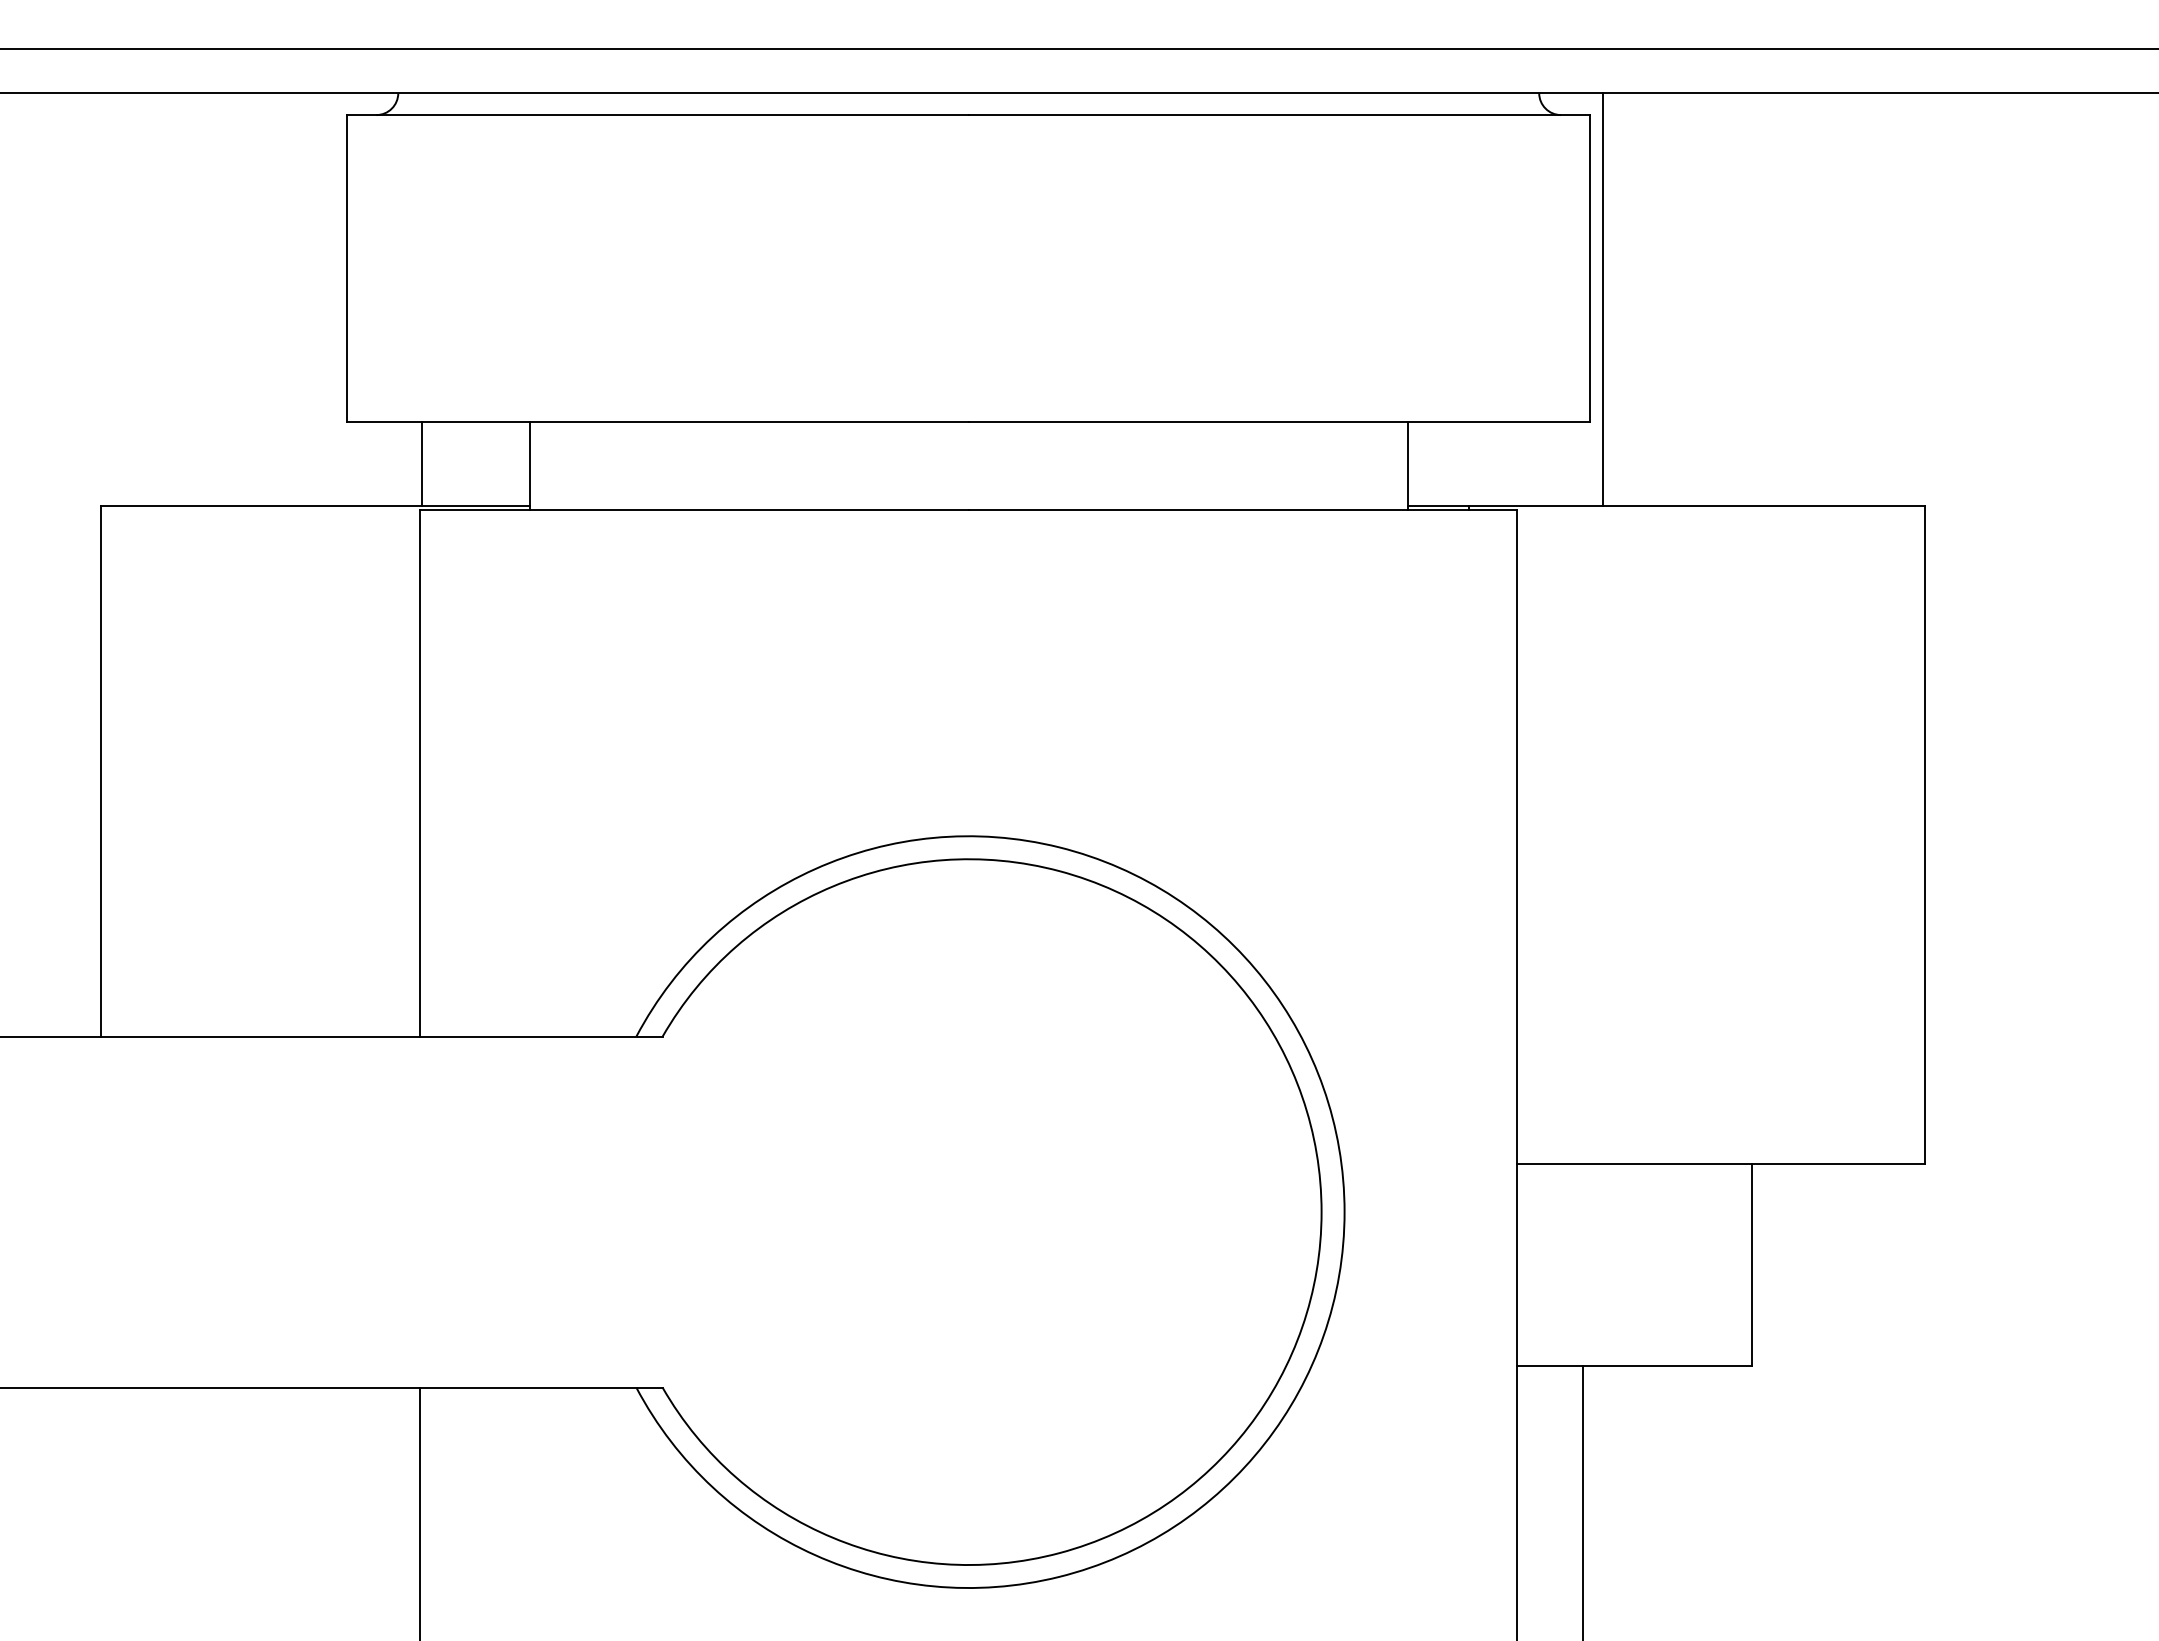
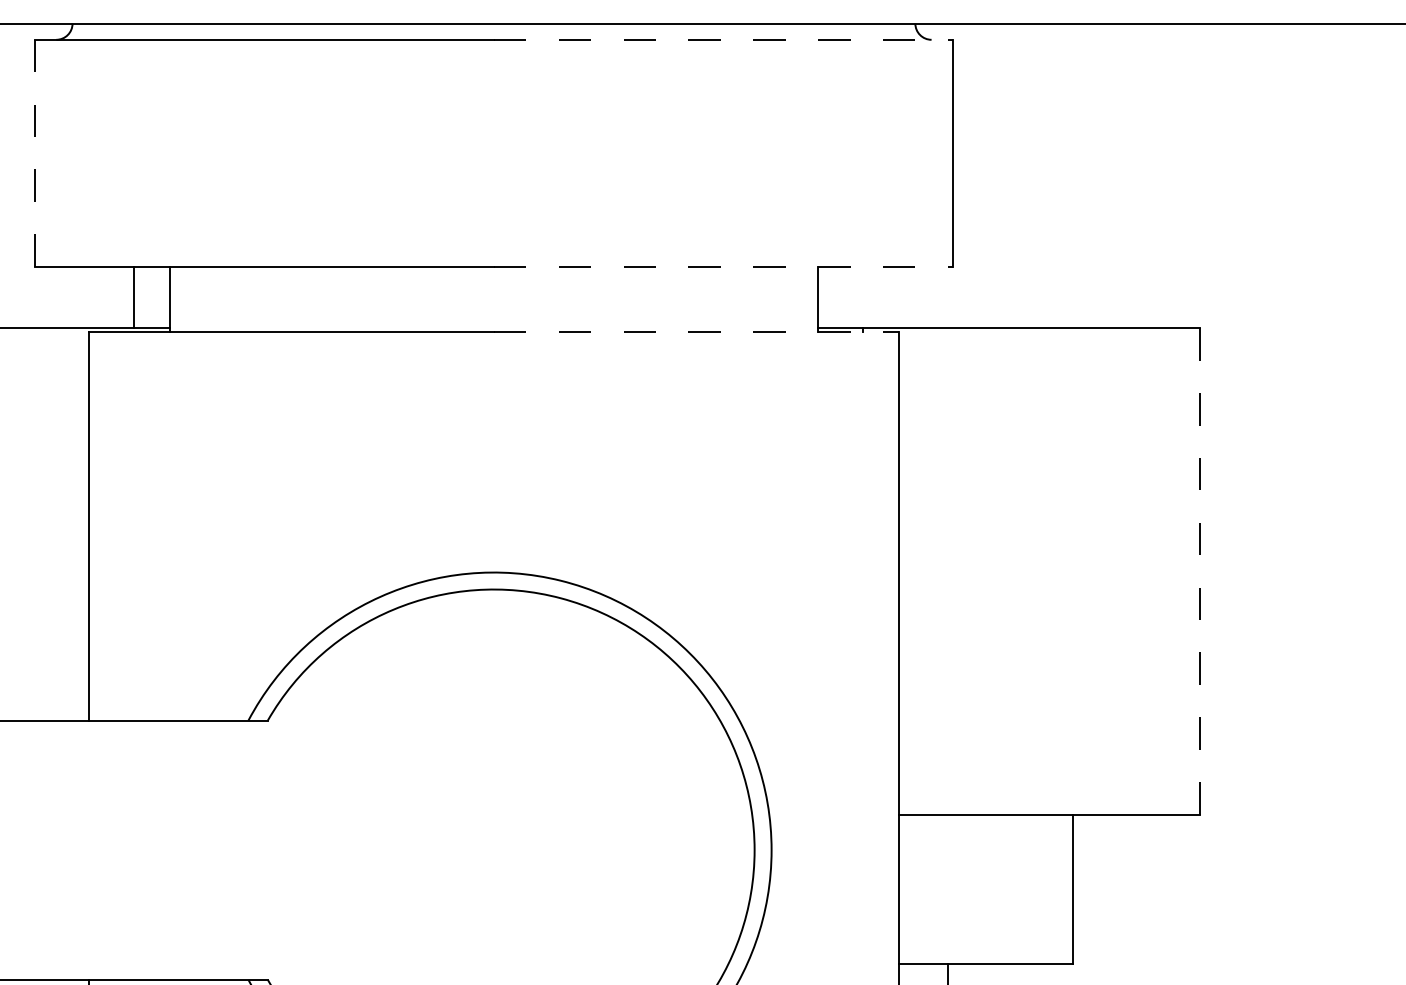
line: (1279, 115) -> (723, 40), solid -> dashed
line: (347, 268) -> (35, 153), solid -> dashed
line: (1602, 299) -> (962, 176), removed
line: (1279, 422) -> (723, 266), solid -> dashed
line: (422, 463) -> (134, 297), moved
line: (1243, 510) -> (696, 331), solid -> dashed
line: (1924, 835) -> (1199, 571), solid -> dashed

